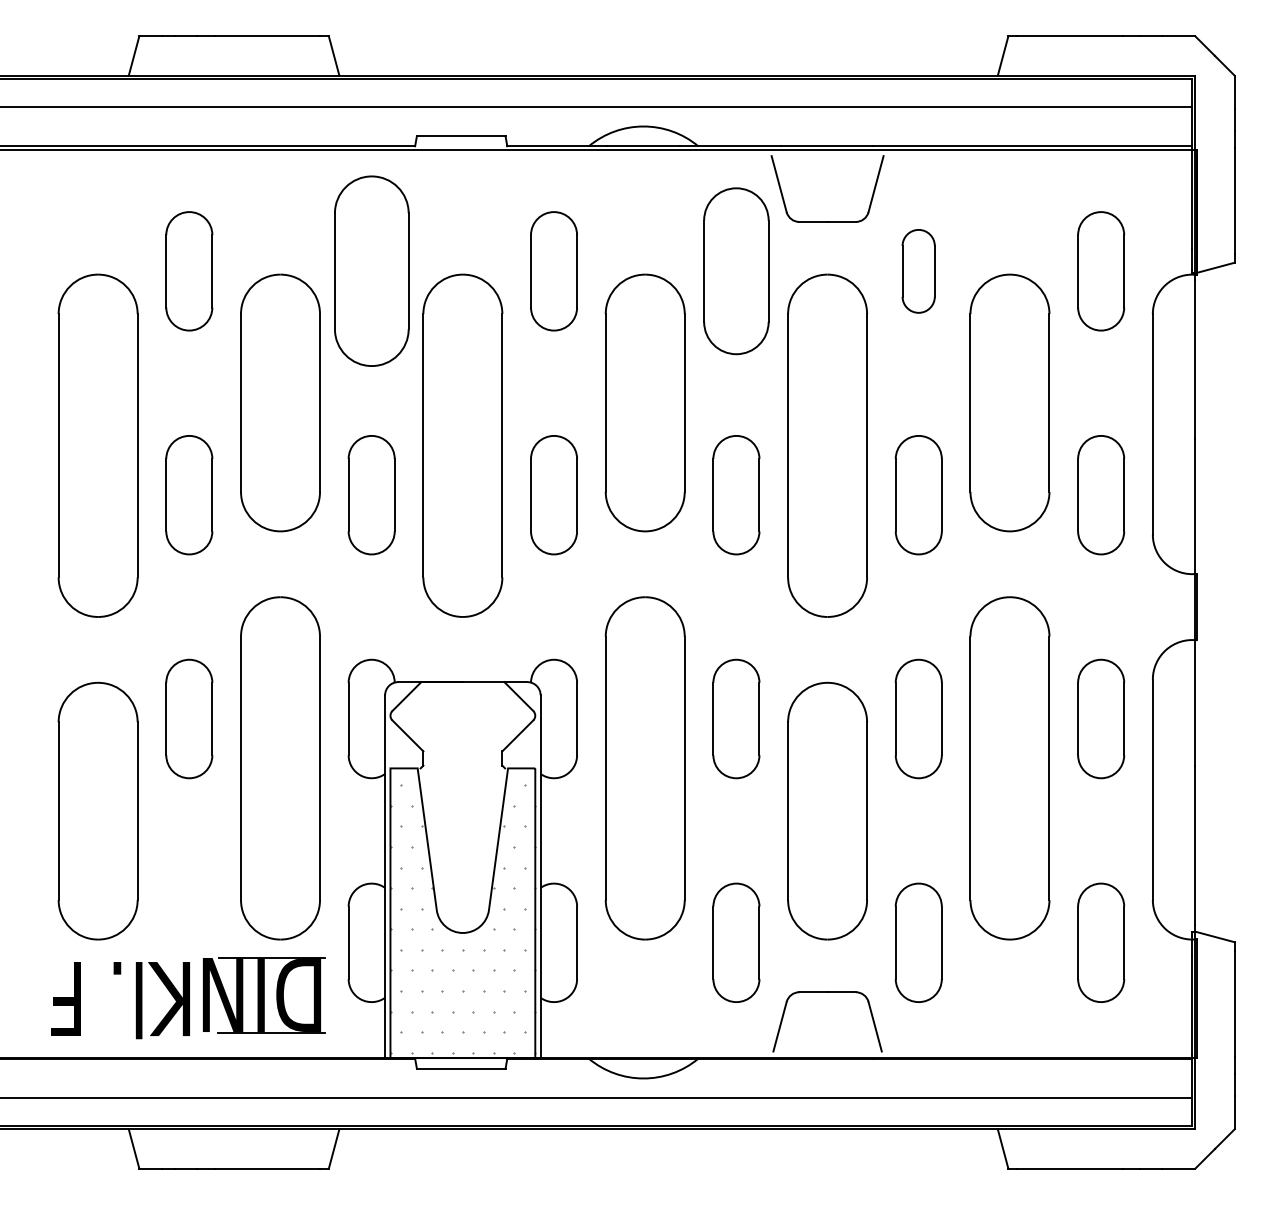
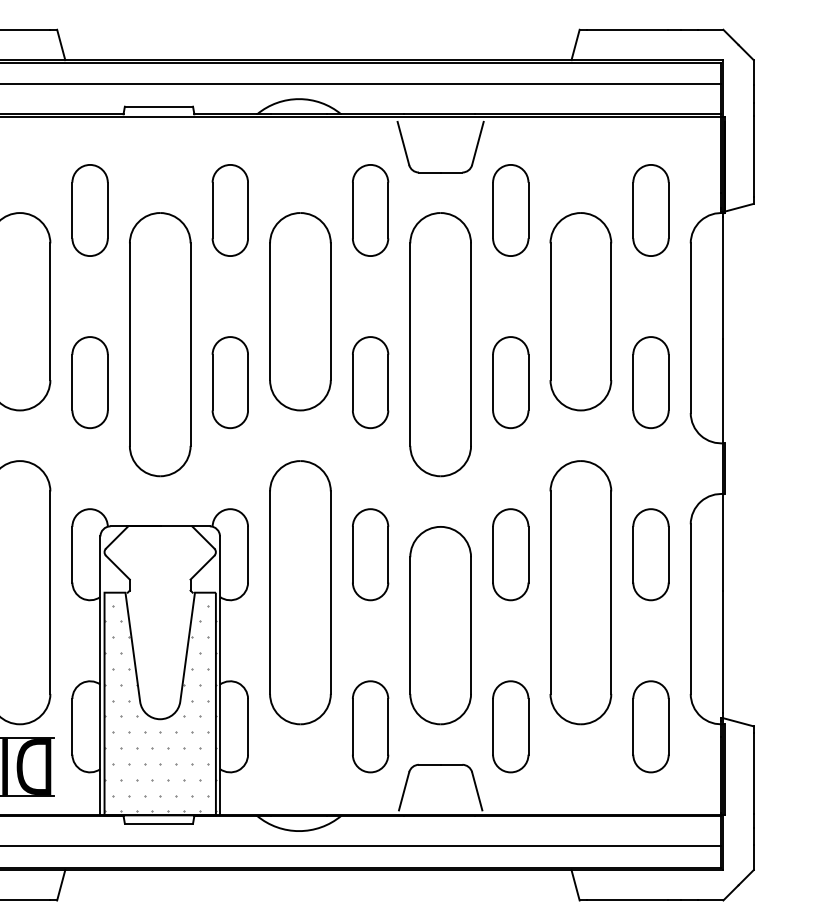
part: (371, 271) -> (89, 210), size x0.62
part: (736, 271) -> (370, 210), size x0.71
part: (918, 271) -> (510, 210), size x1.43

